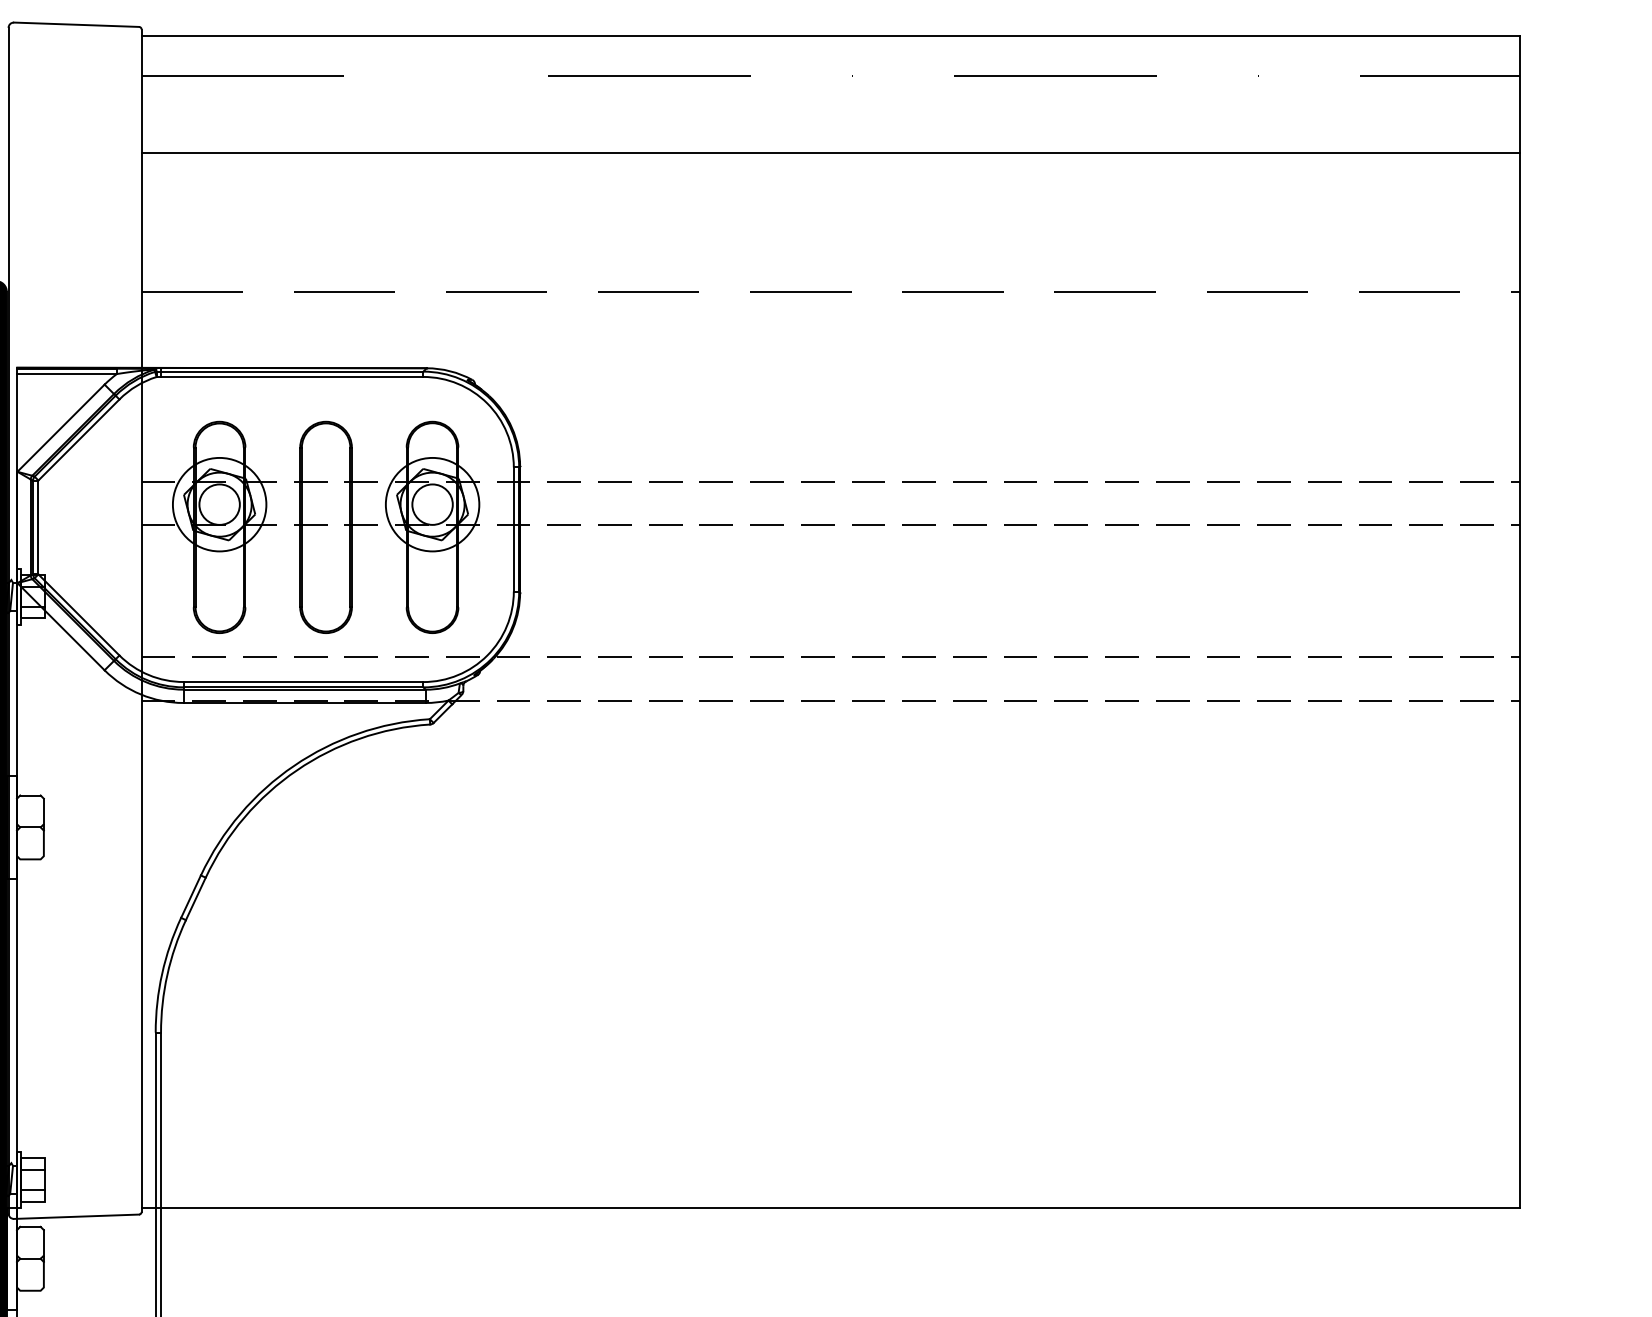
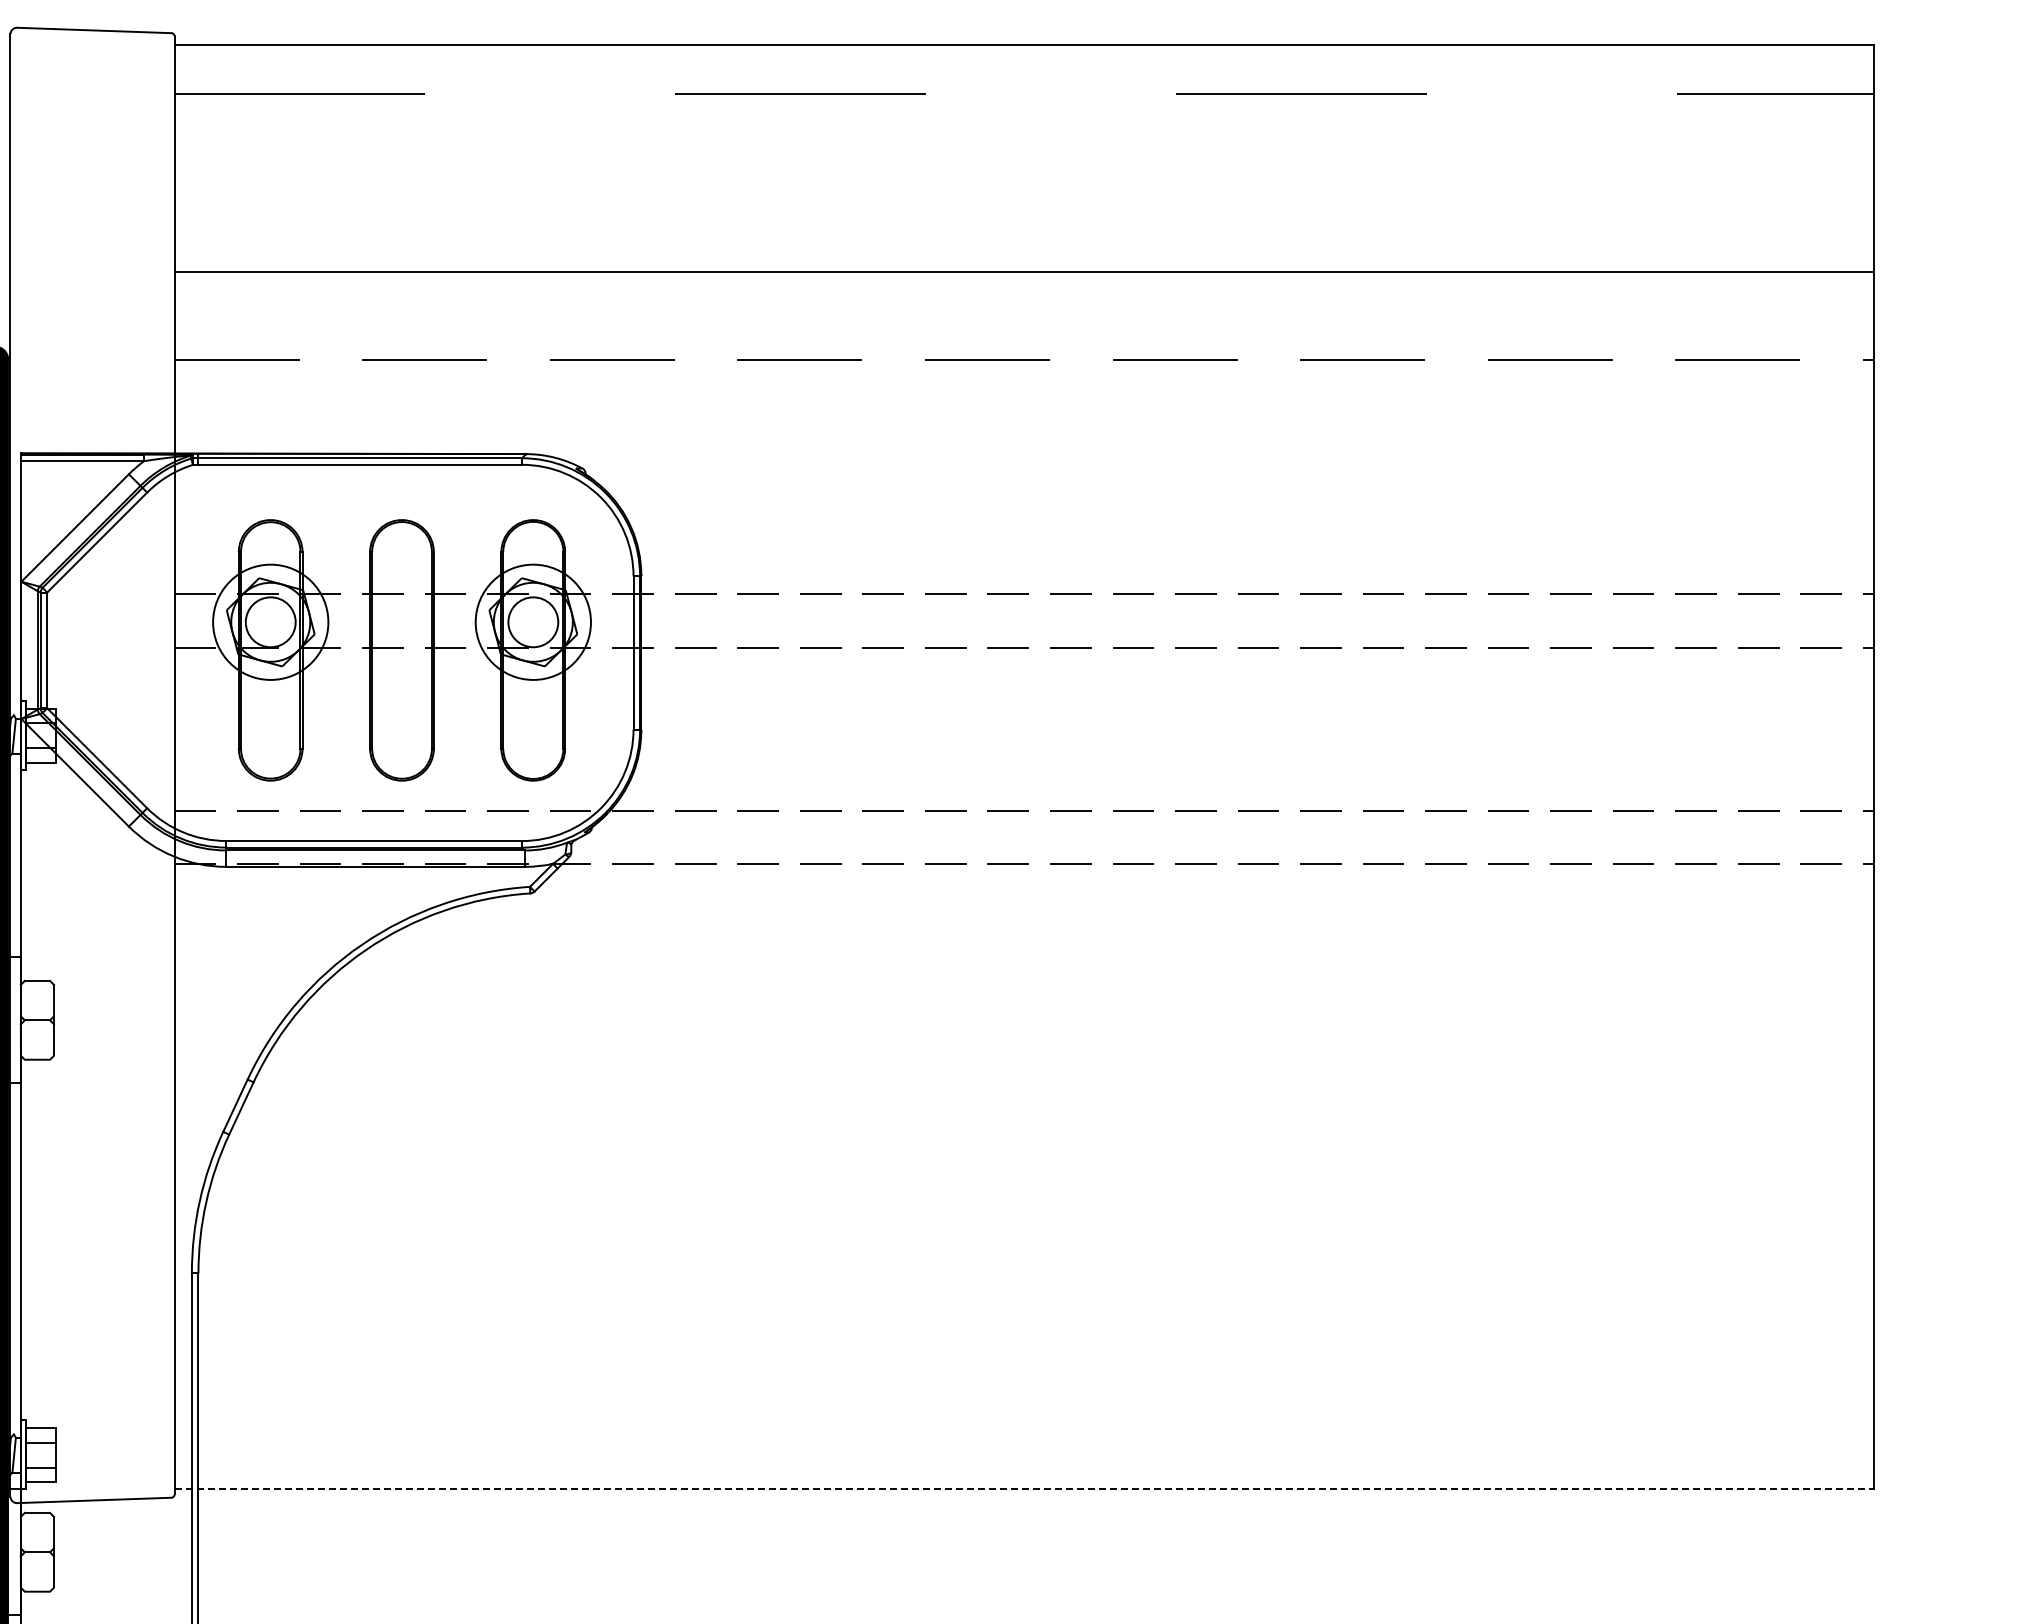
line: (830, 152) -> (1023, 271), moved
line: (830, 1207) -> (1024, 1489), solid -> dashed

